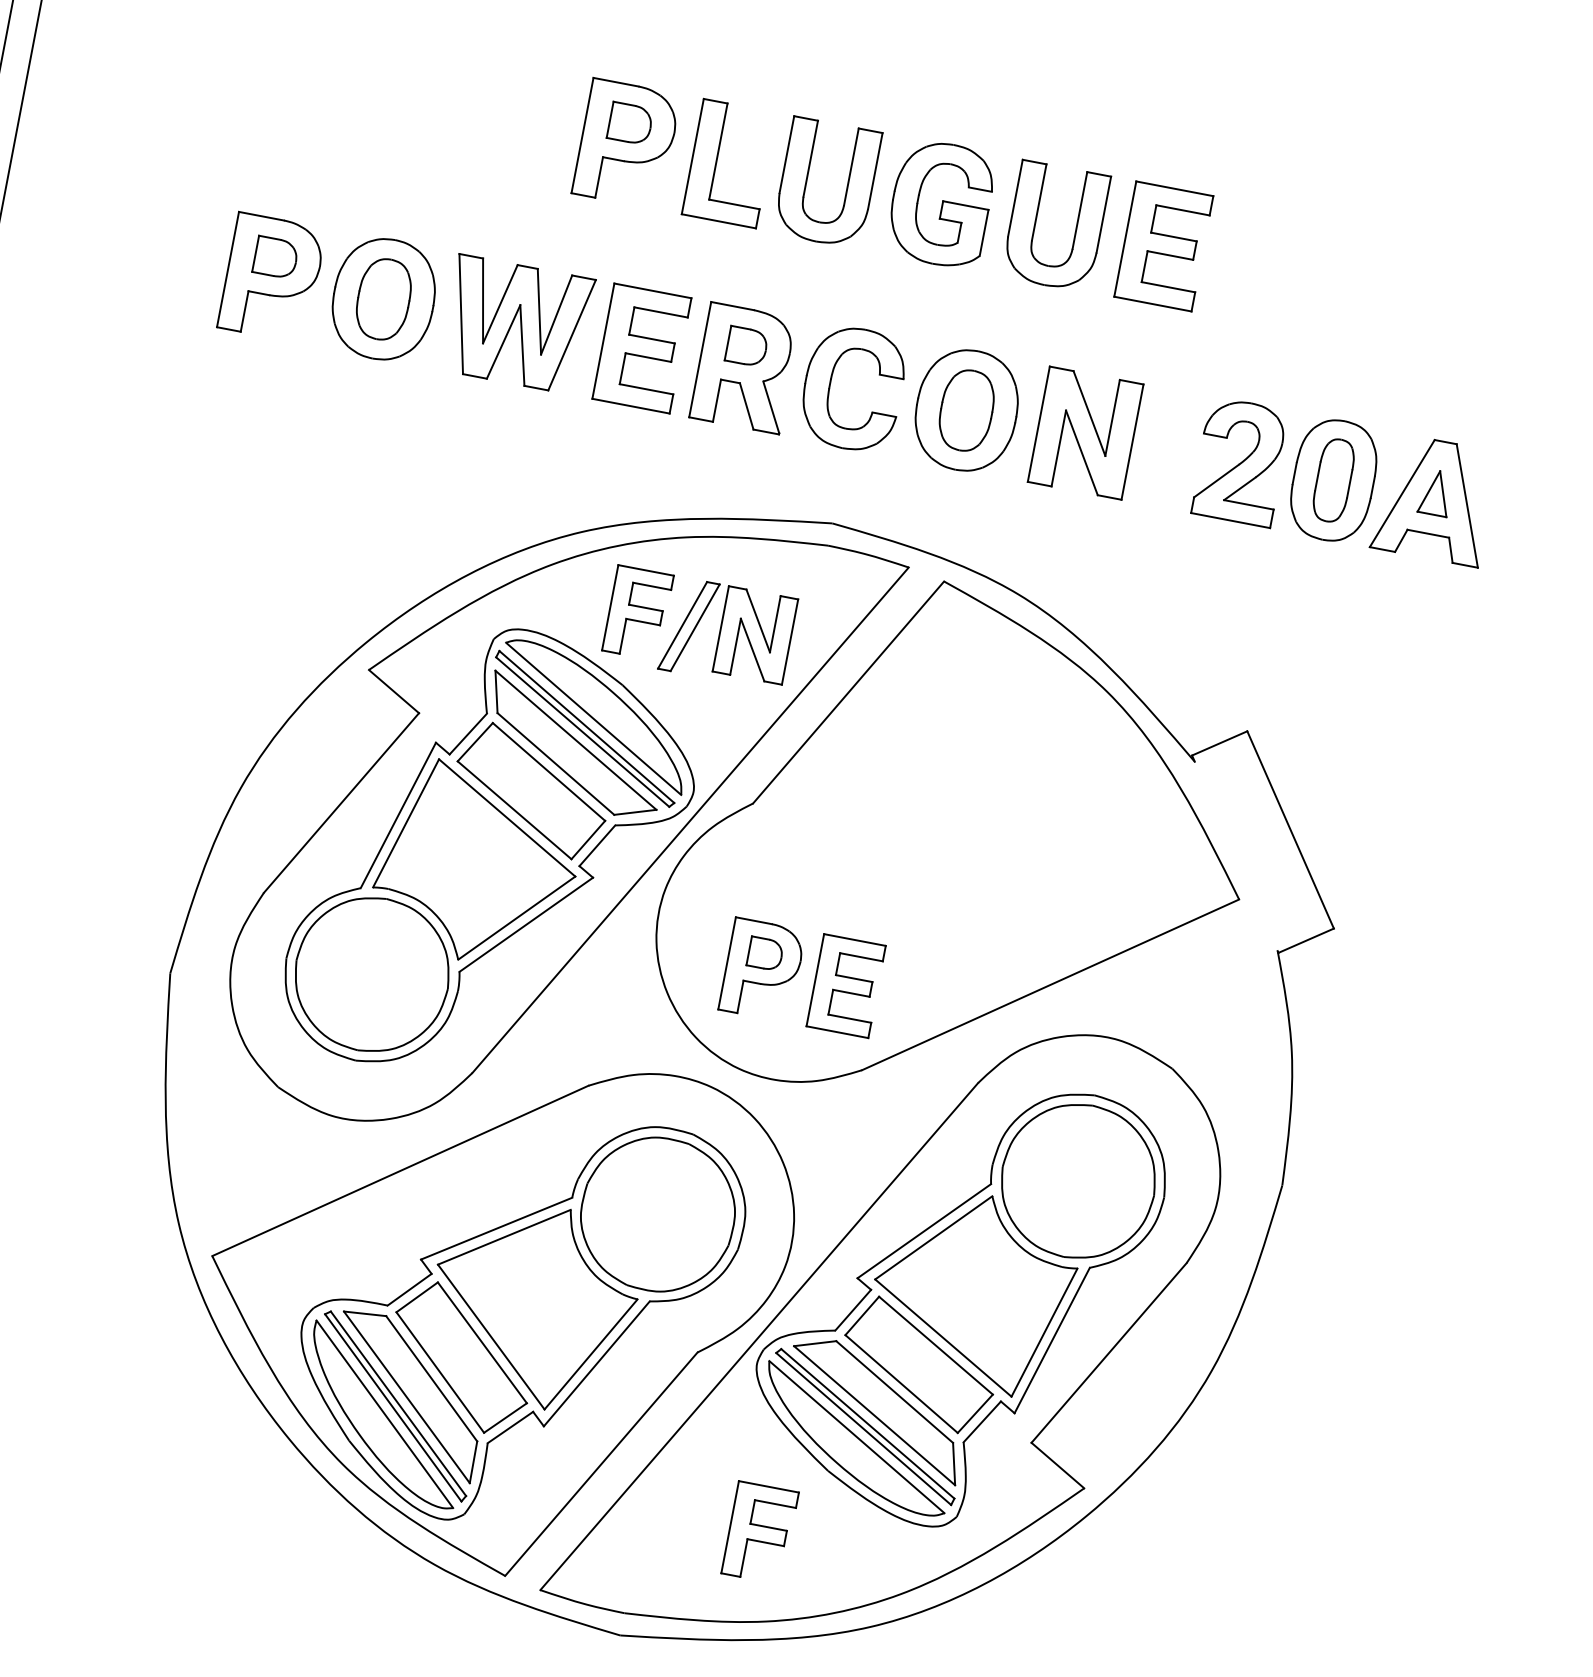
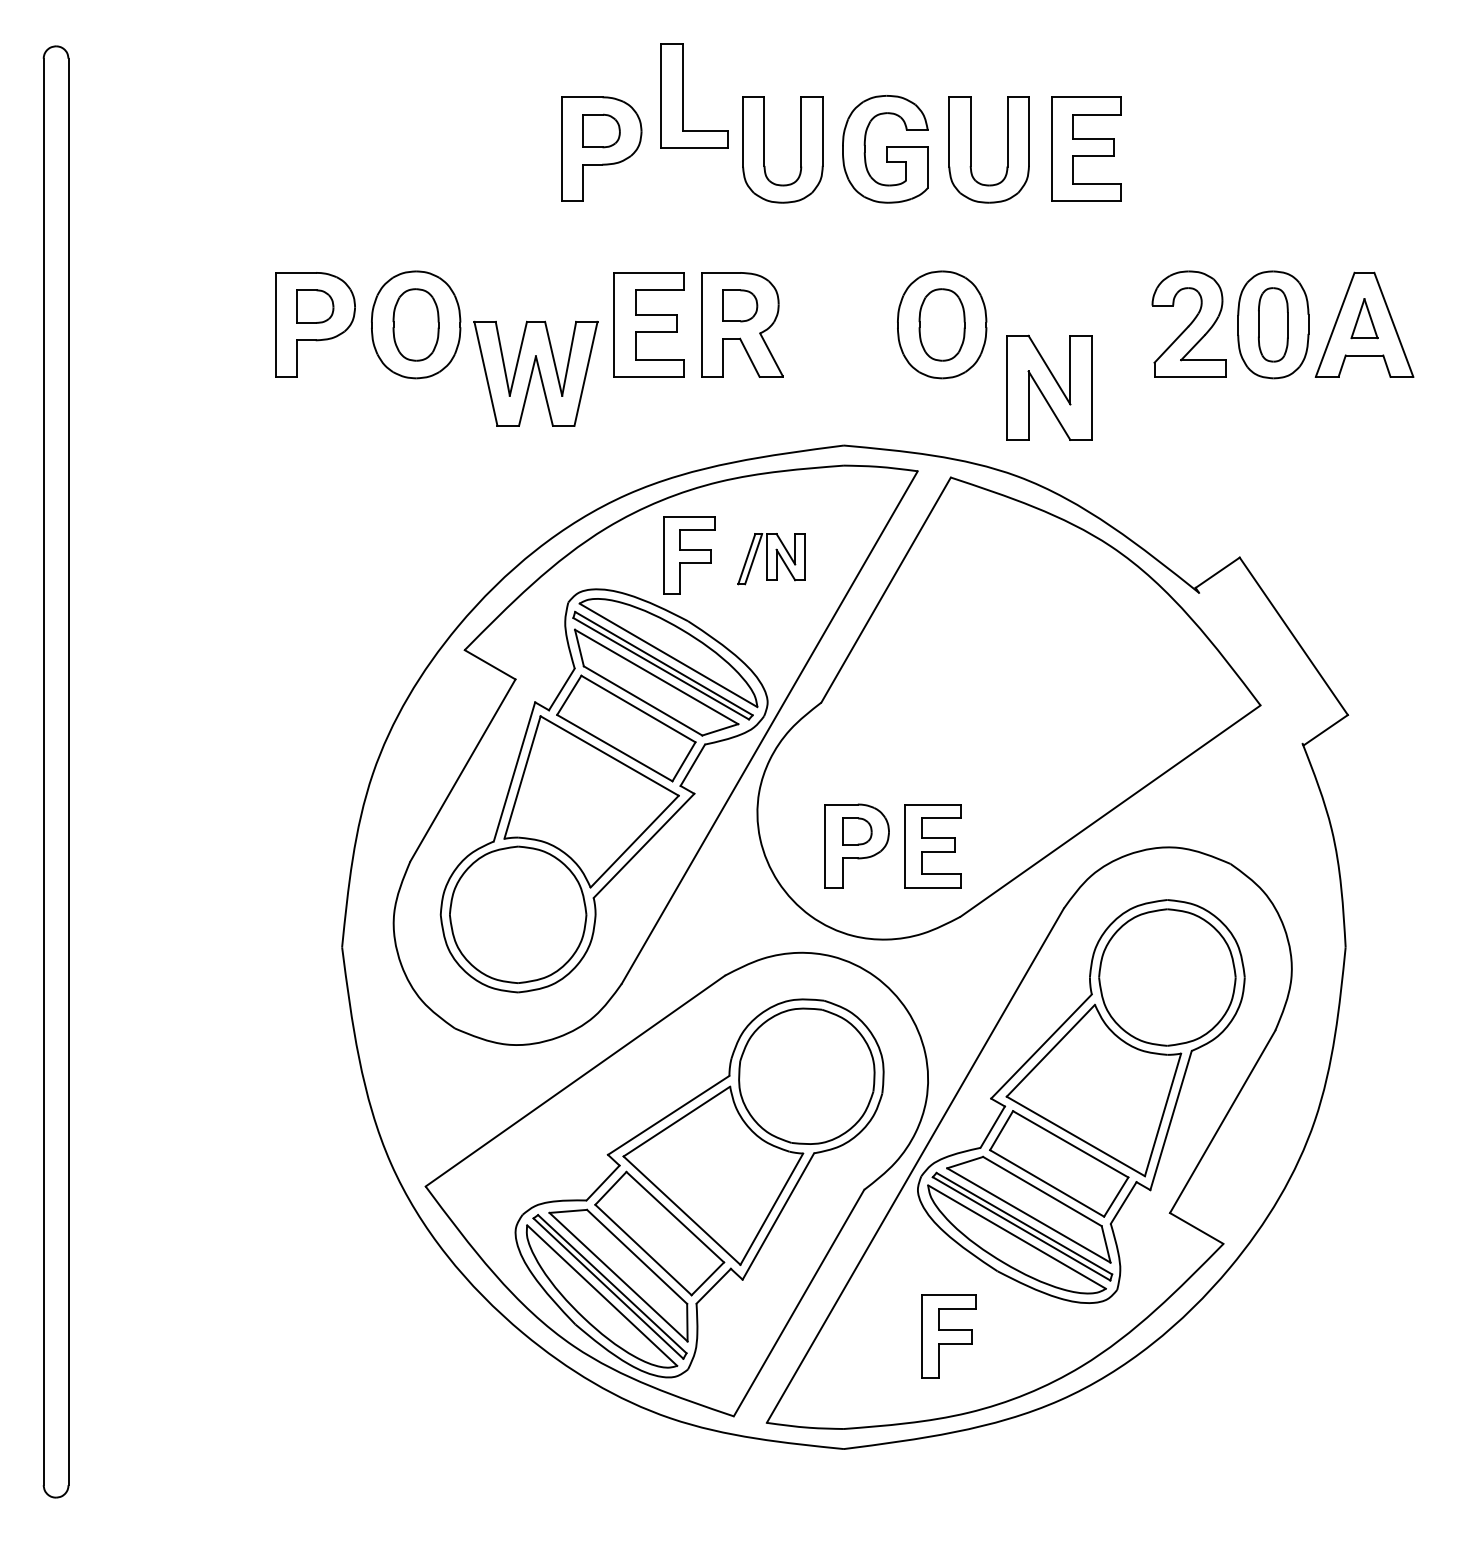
part: (717, 160) -> (683, 95), moved
part: (516, 324) -> (535, 373), moved
part: (830, 384) -> (819, 324), removed
part: (1085, 432) -> (1049, 387), moved
part: (728, 633) -> (771, 558), size x0.6

